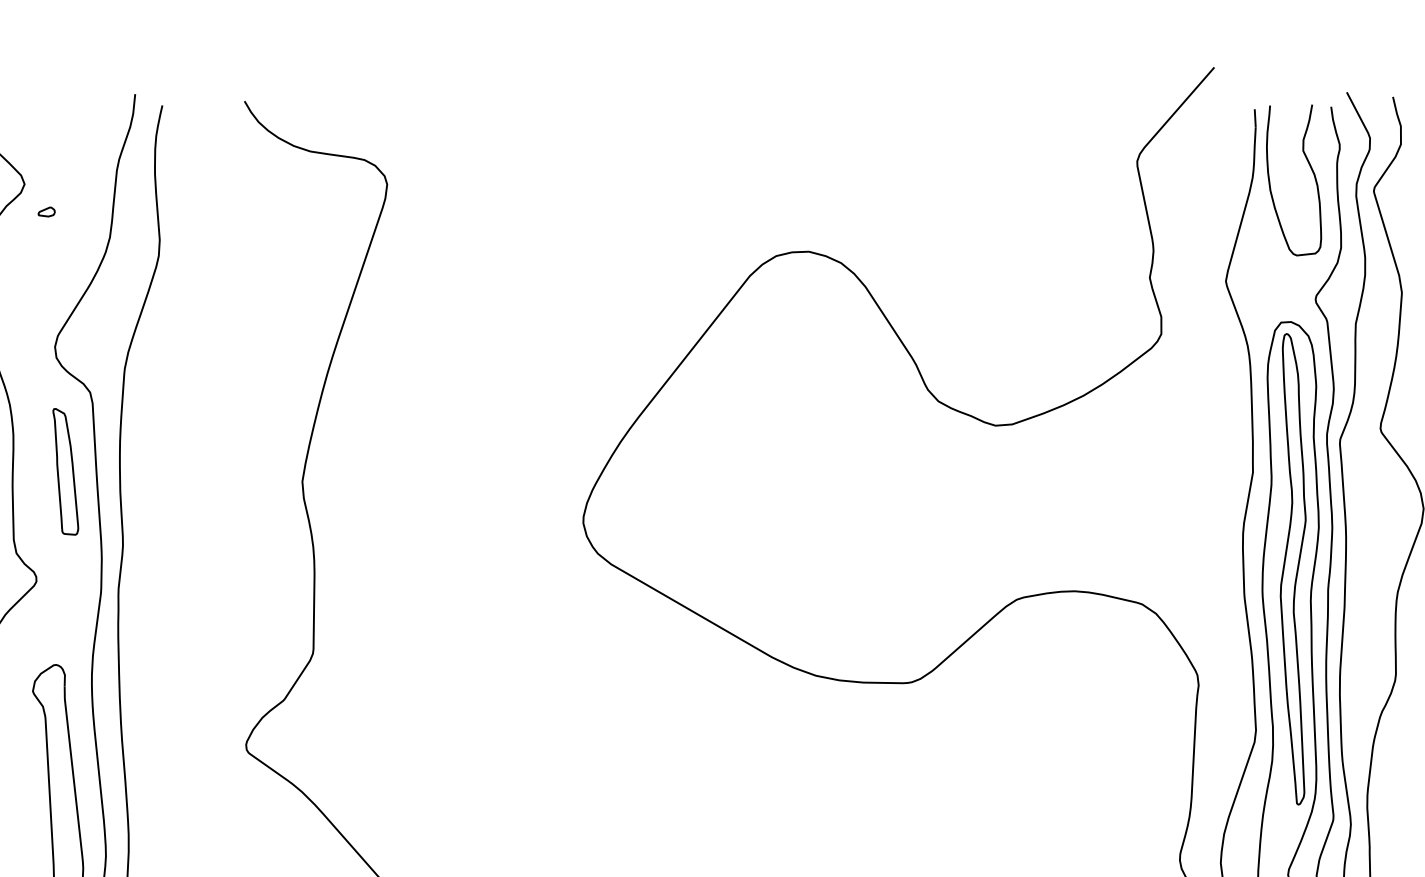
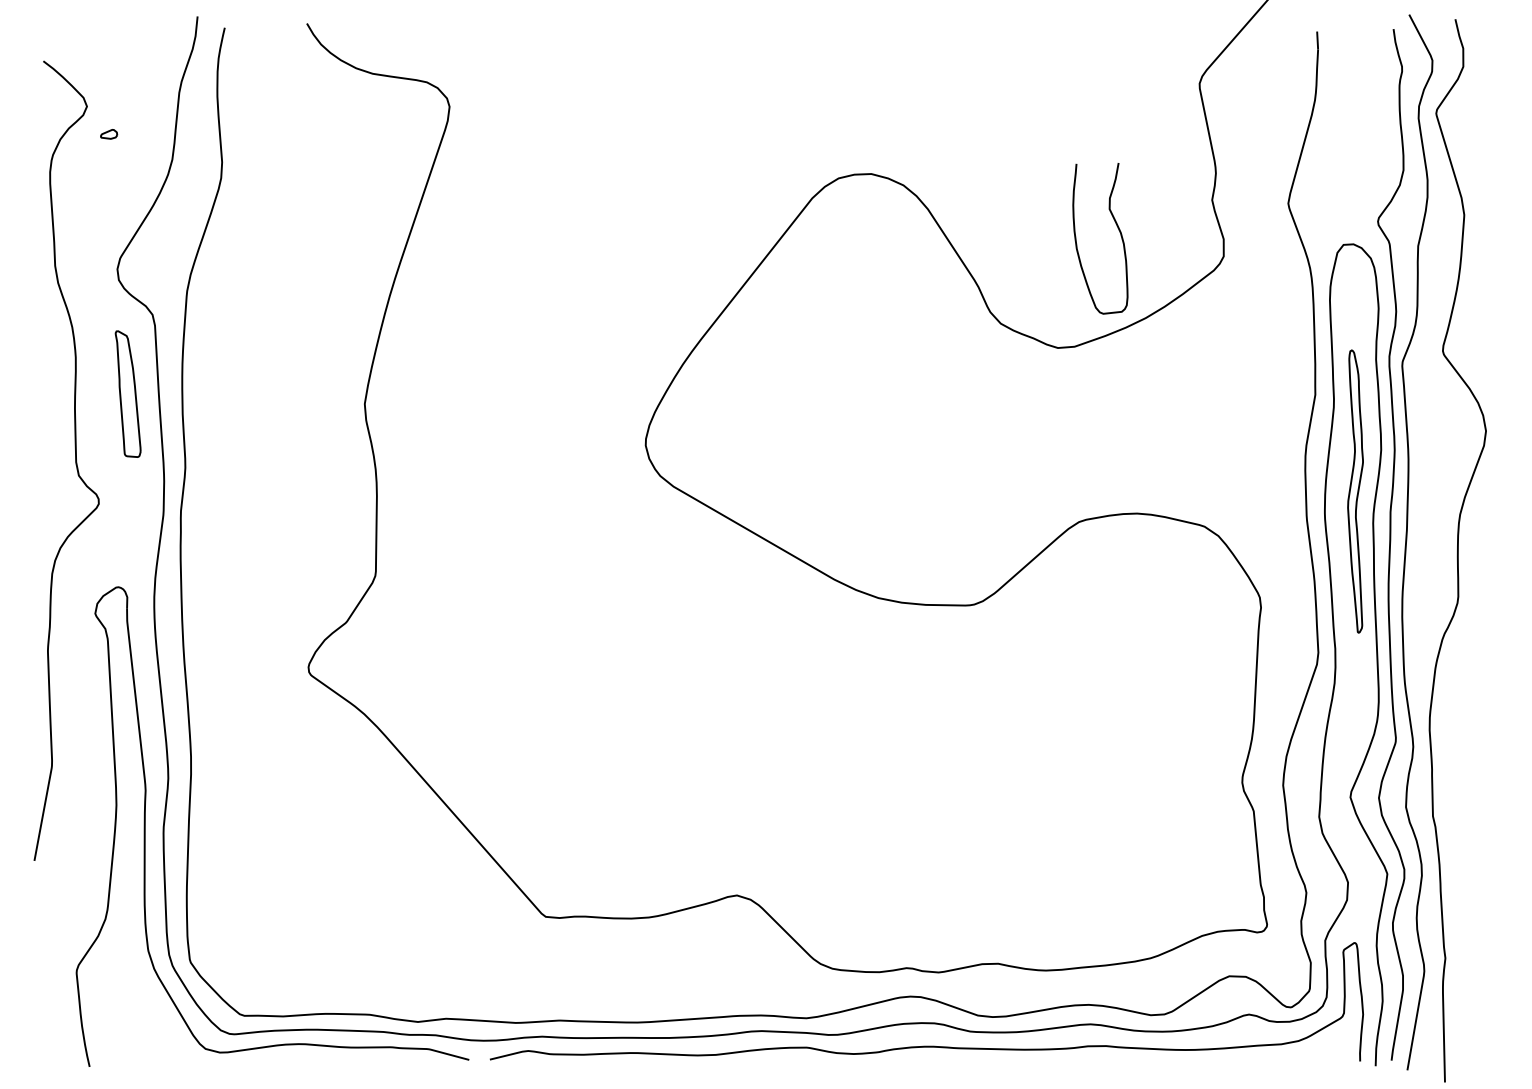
curve: (1312, 172) -> (1118, 230), moved
part: (1293, 569) -> (1355, 491), size x0.6

